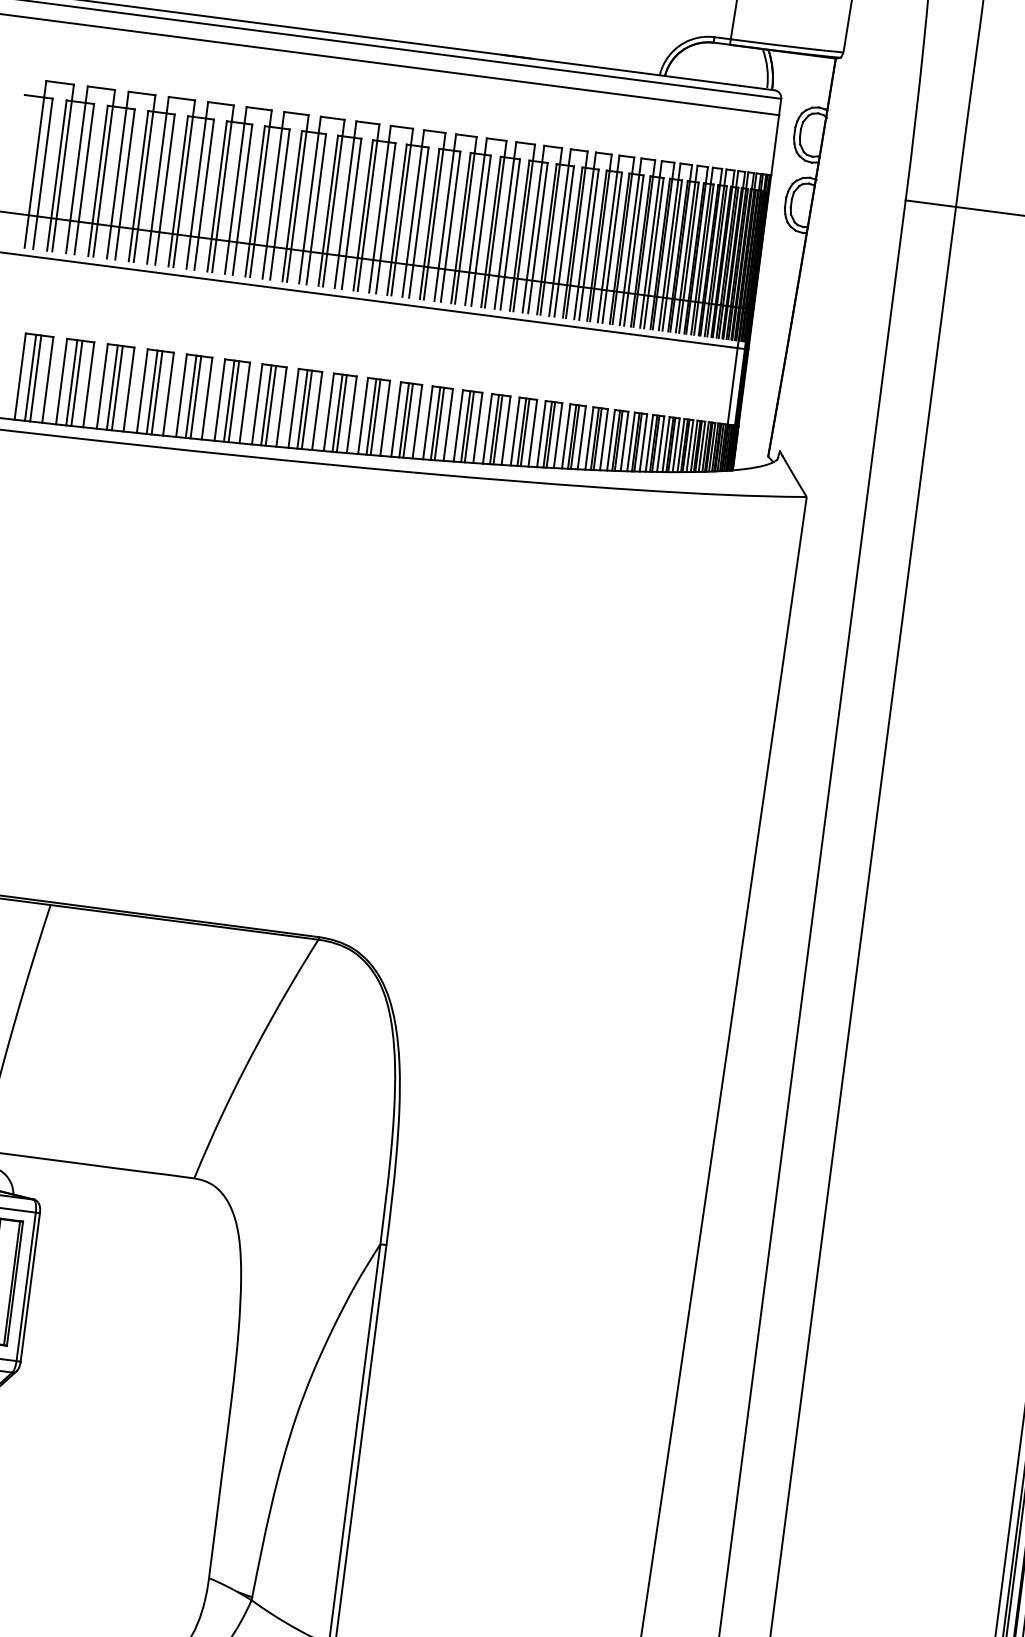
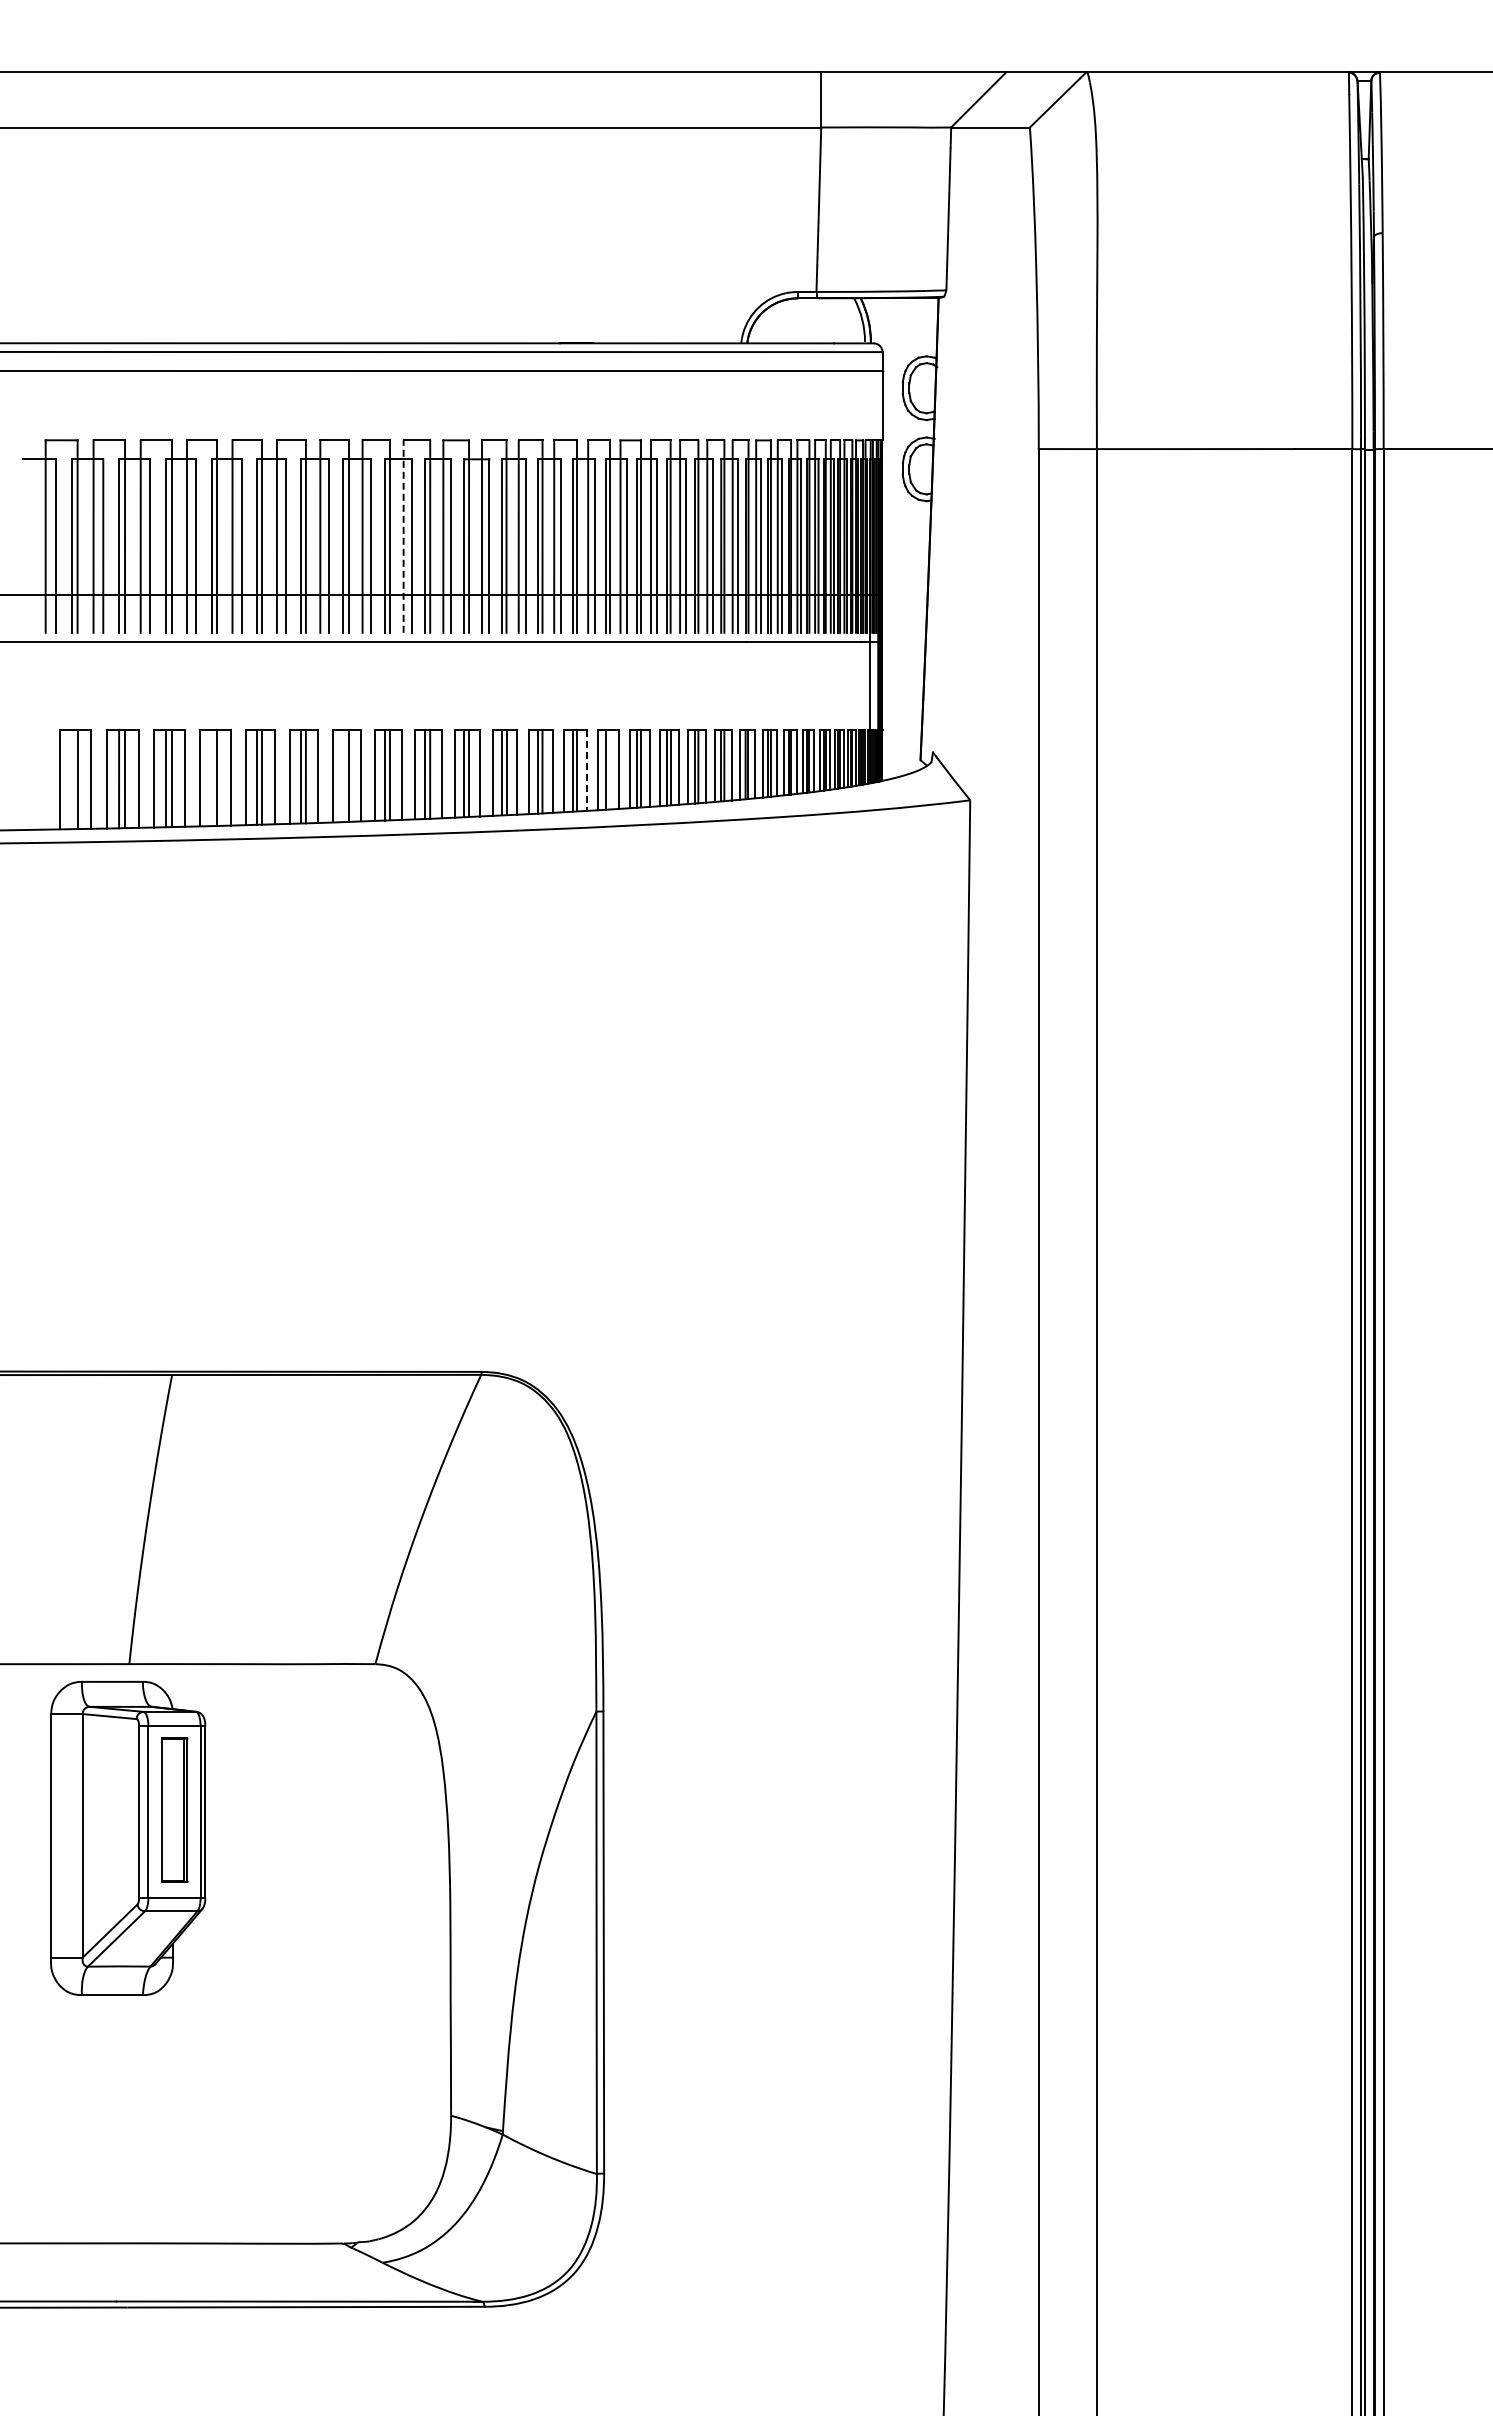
line: (345, 204) -> (403, 536), solid -> dashed
line: (30, 377) -> (71, 779), removed
line: (152, 391) -> (211, 777), removed
line: (266, 404) -> (343, 775), removed
line: (477, 427) -> (586, 770), solid -> dashed
line: (497, 429) -> (609, 769), removed

